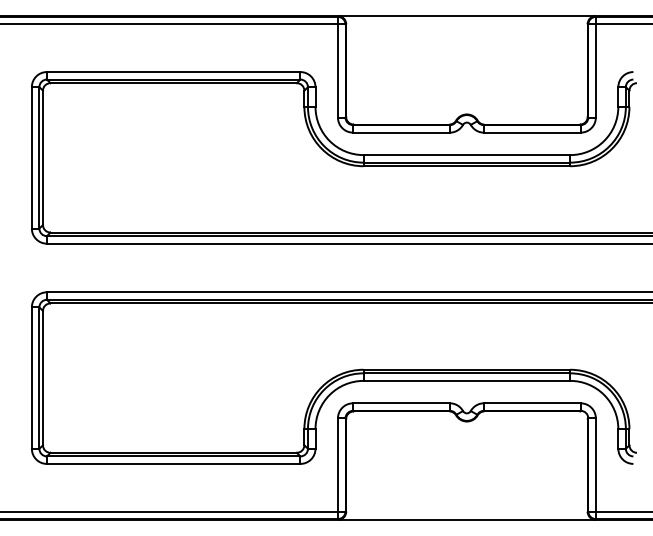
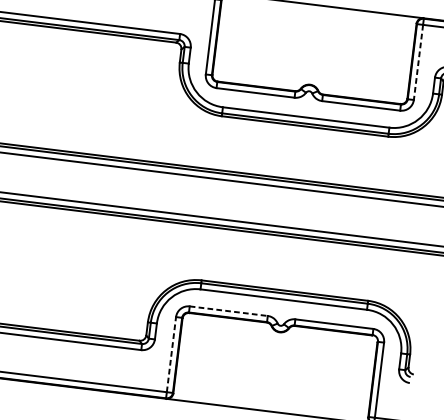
line: (595, 71) -> (418, 62), solid -> dashed
line: (401, 403) -> (228, 311), solid -> dashed
line: (337, 464) -> (171, 354), solid -> dashed

